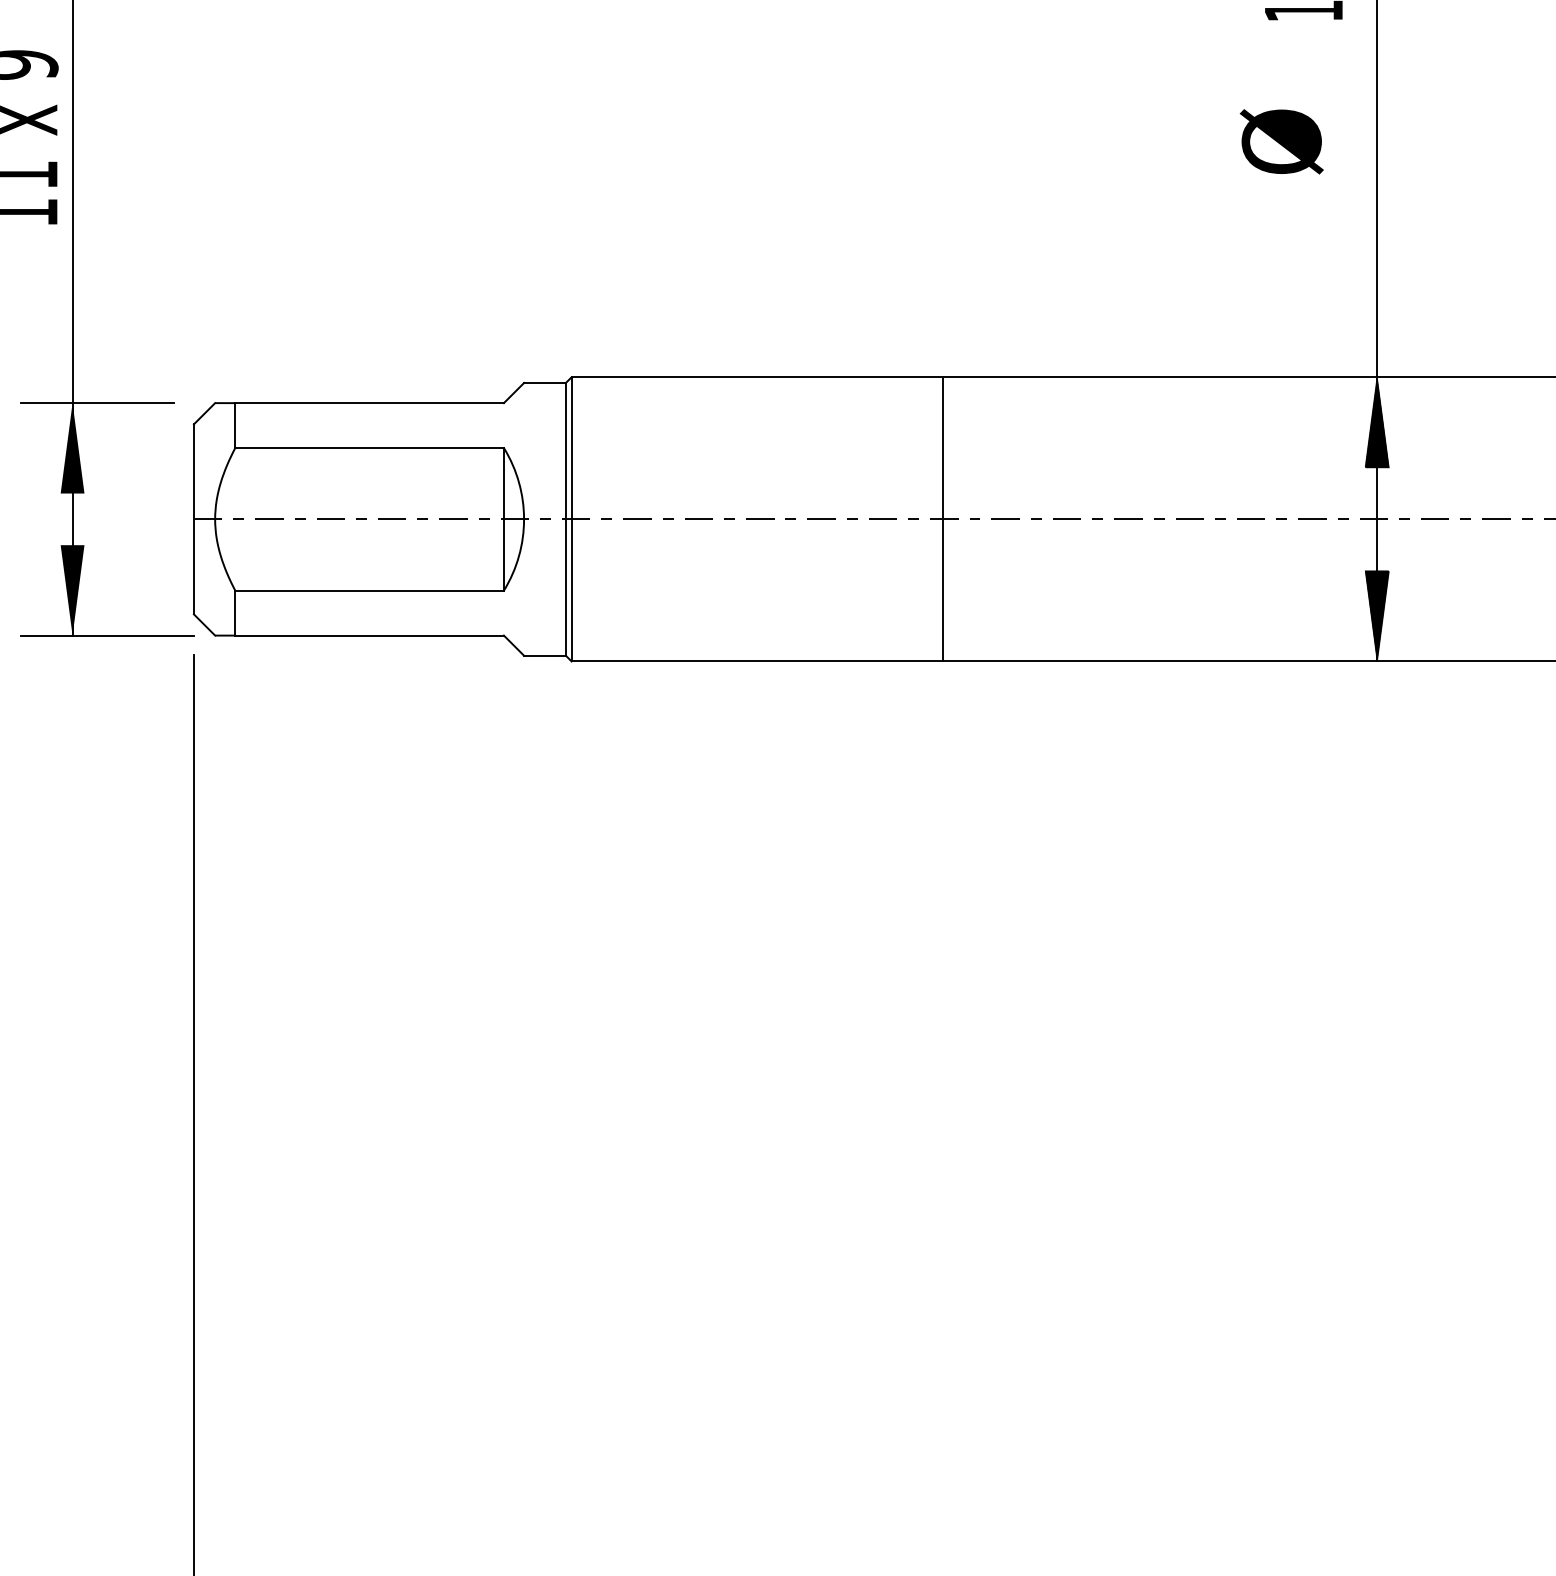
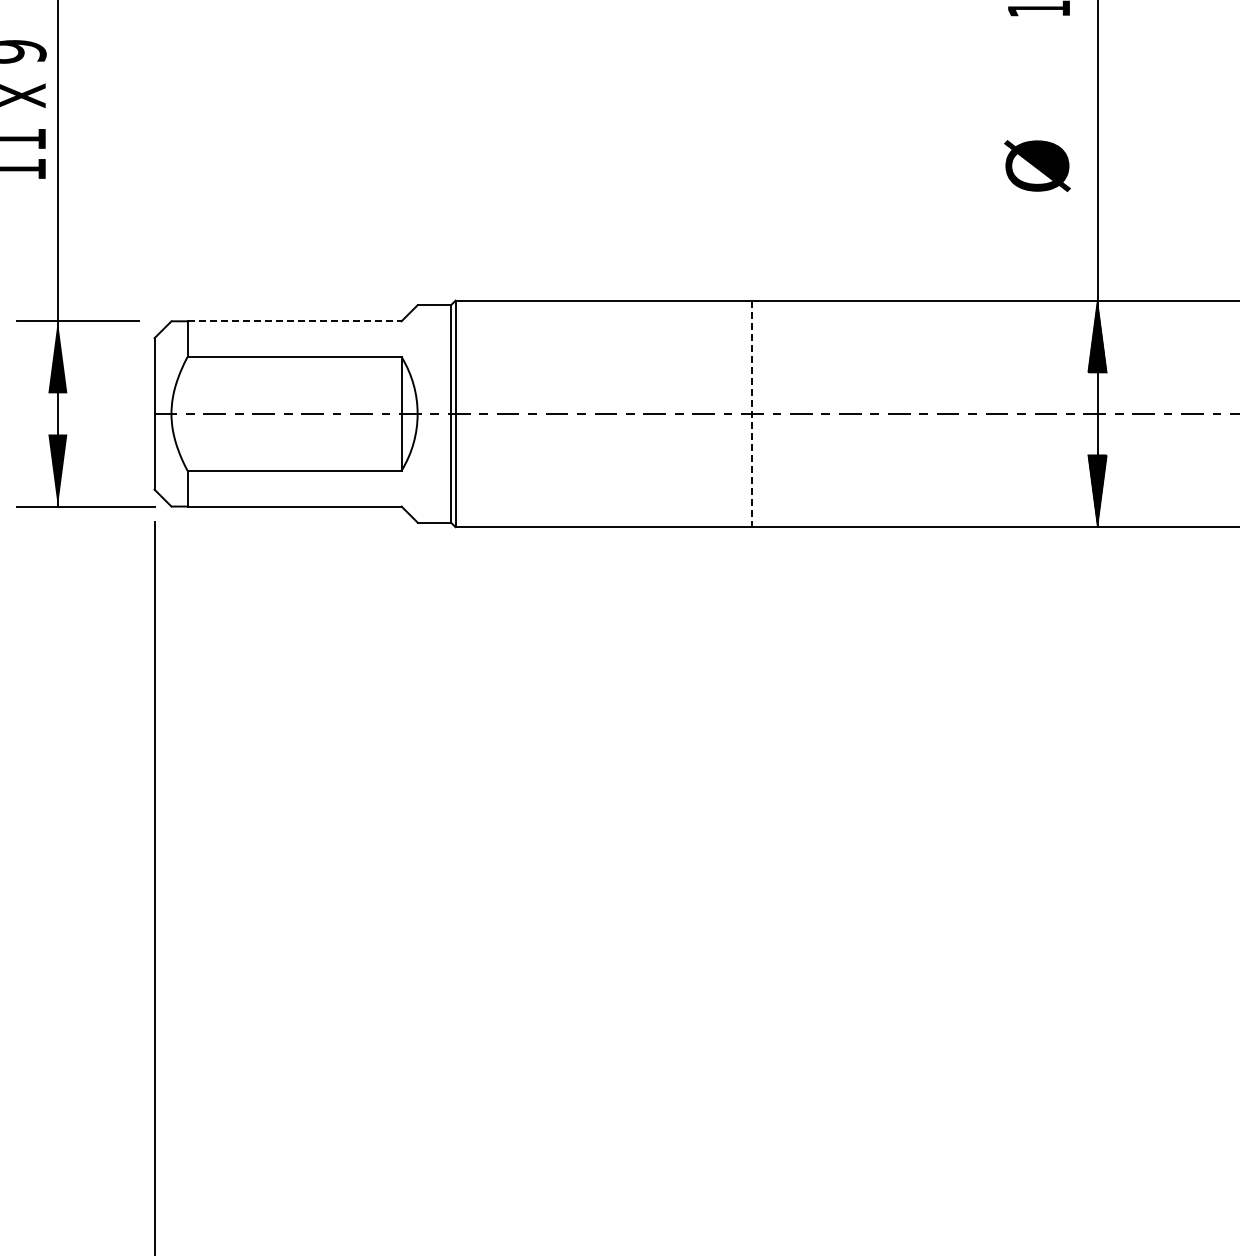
text: (1281, 141) -> (1037, 165), moved
line: (370, 403) -> (295, 321), solid -> dashed
line: (943, 520) -> (751, 414), solid -> dashed

